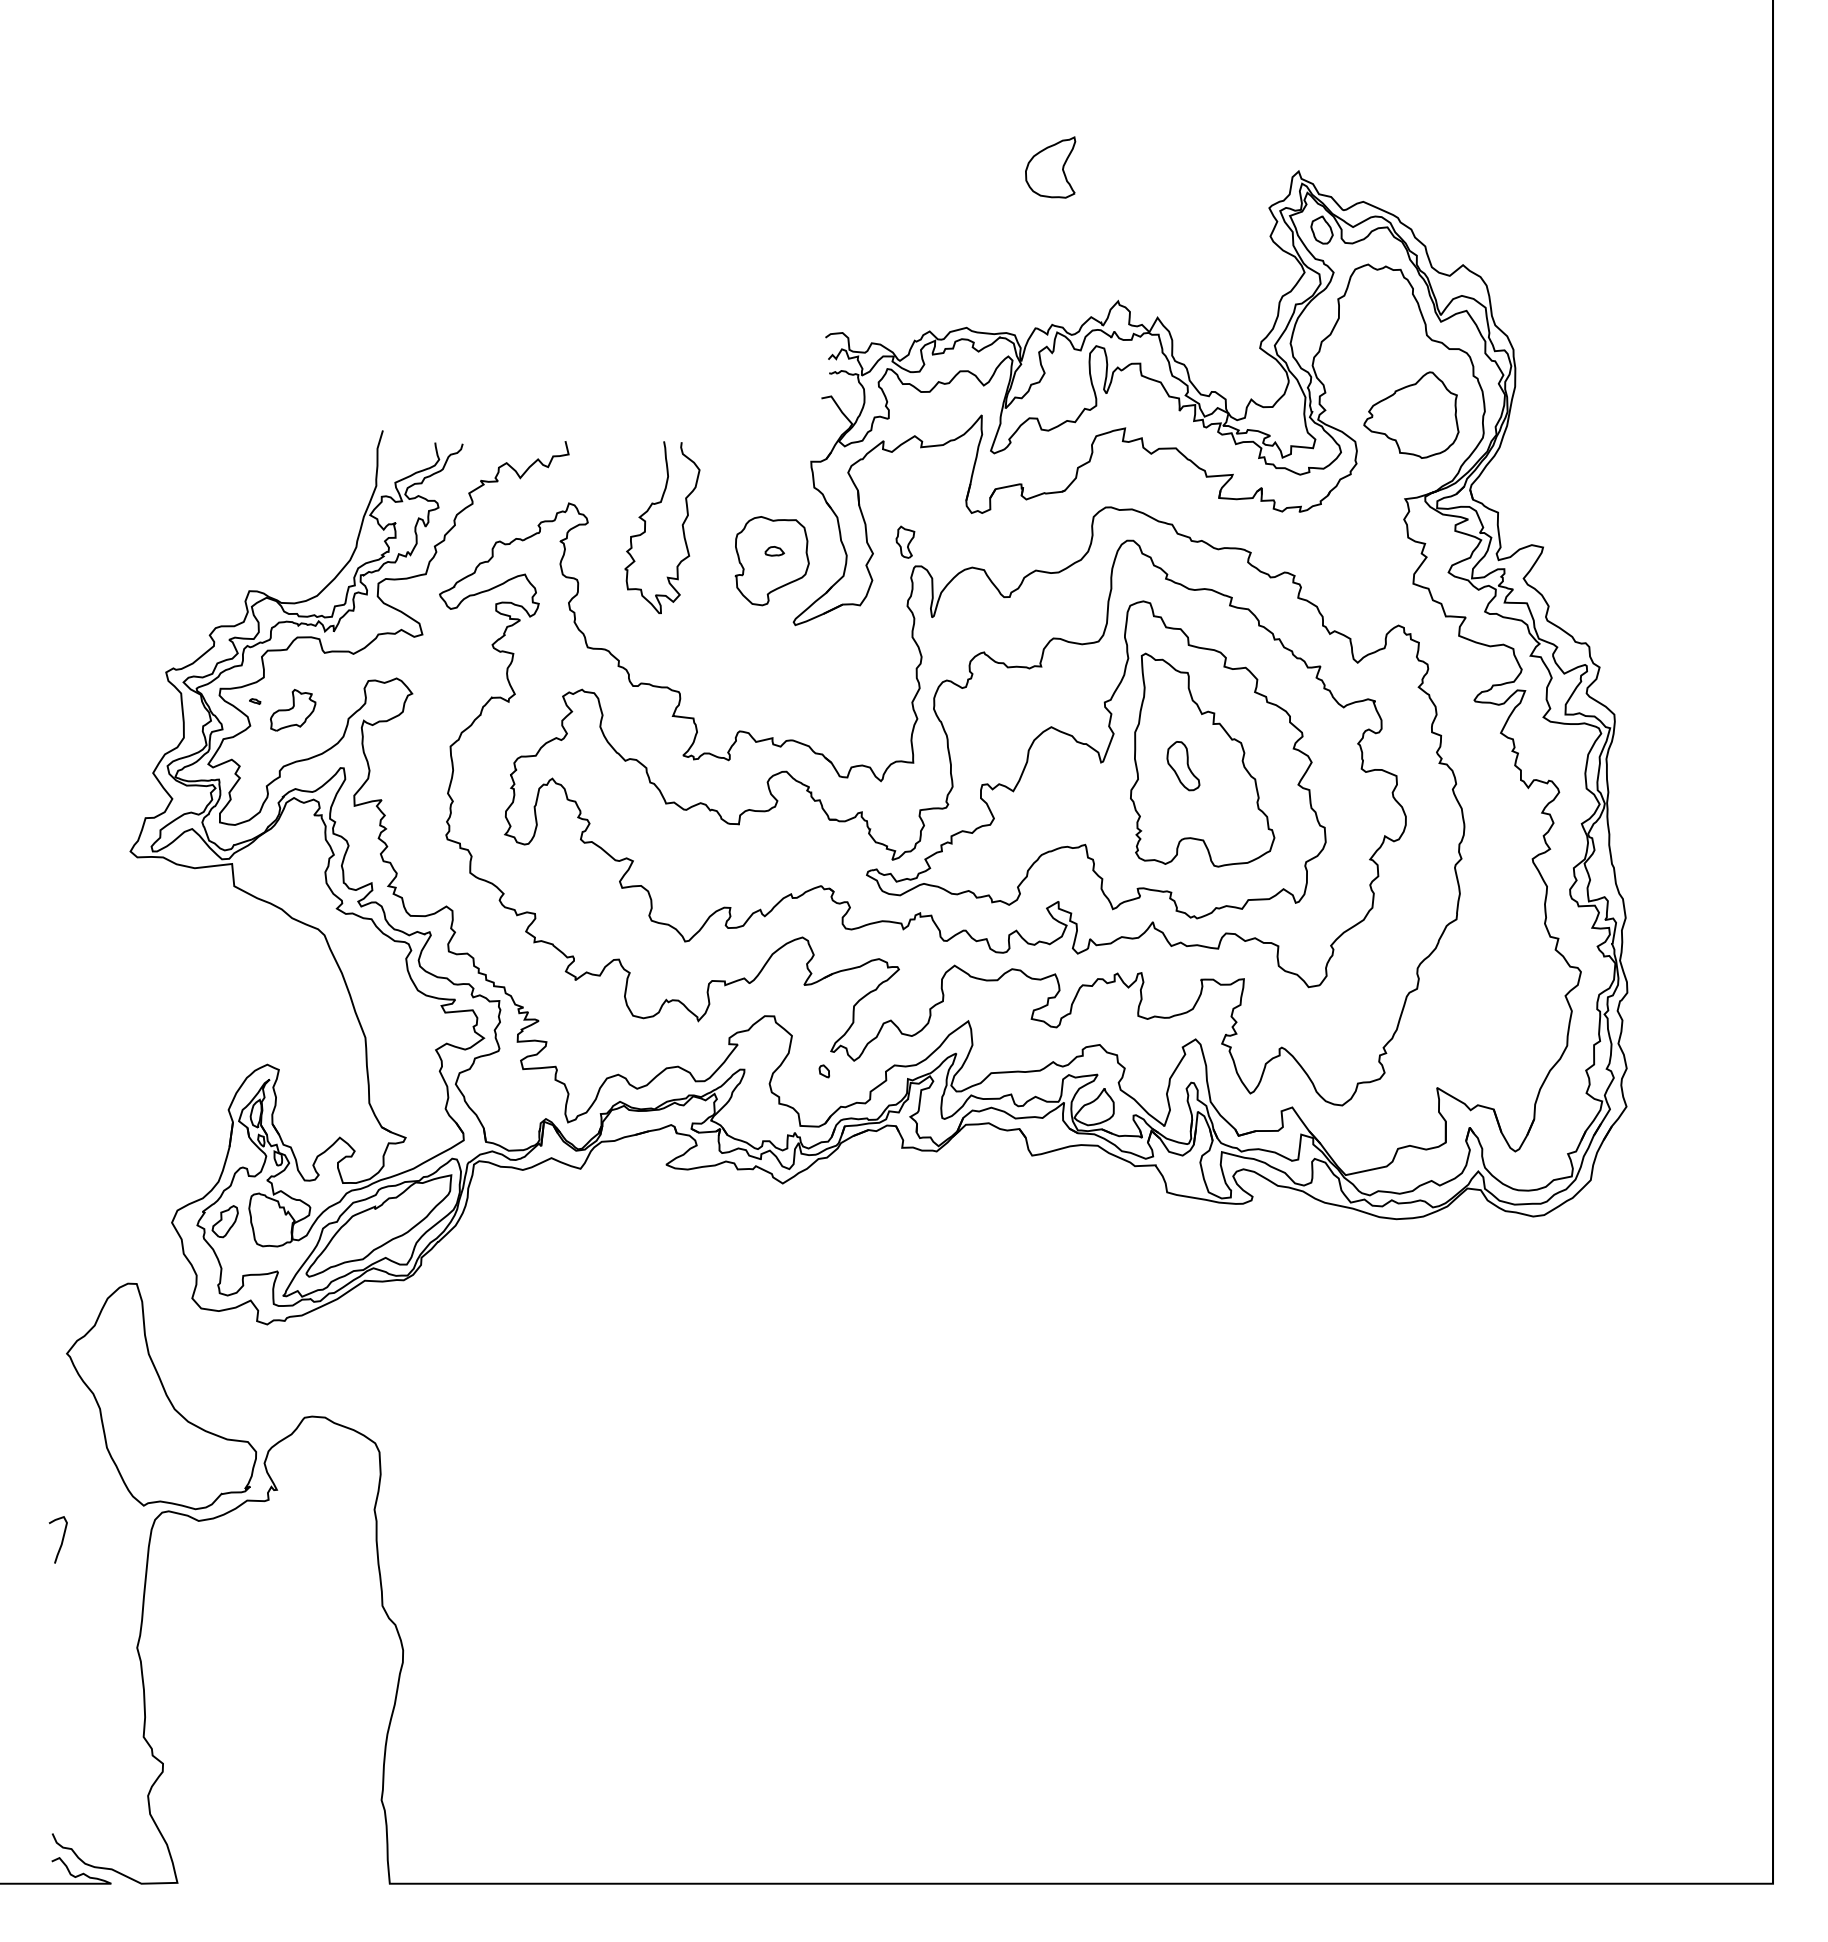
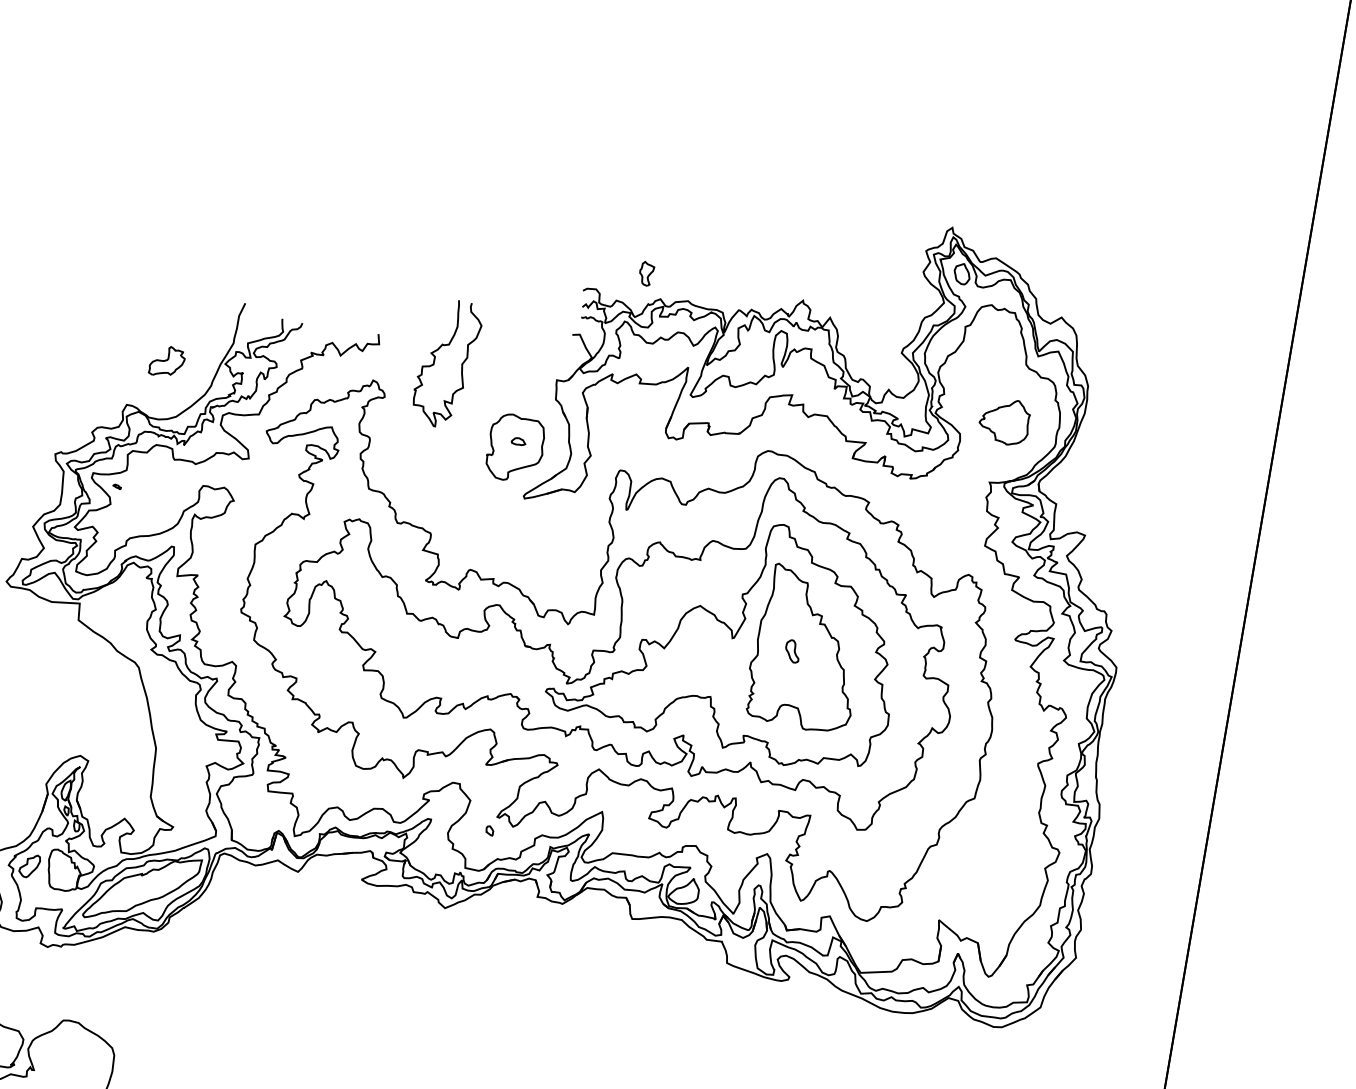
part: (1050, 167) -> (770, 193), removed
part: (1411, 414) -> (1004, 421), size x0.7
curve: (645, 527) -> (434, 361), moved
part: (905, 541) -> (646, 273), moved
part: (293, 709) -> (167, 361), moved
part: (1183, 766) -> (792, 651), size x0.6

